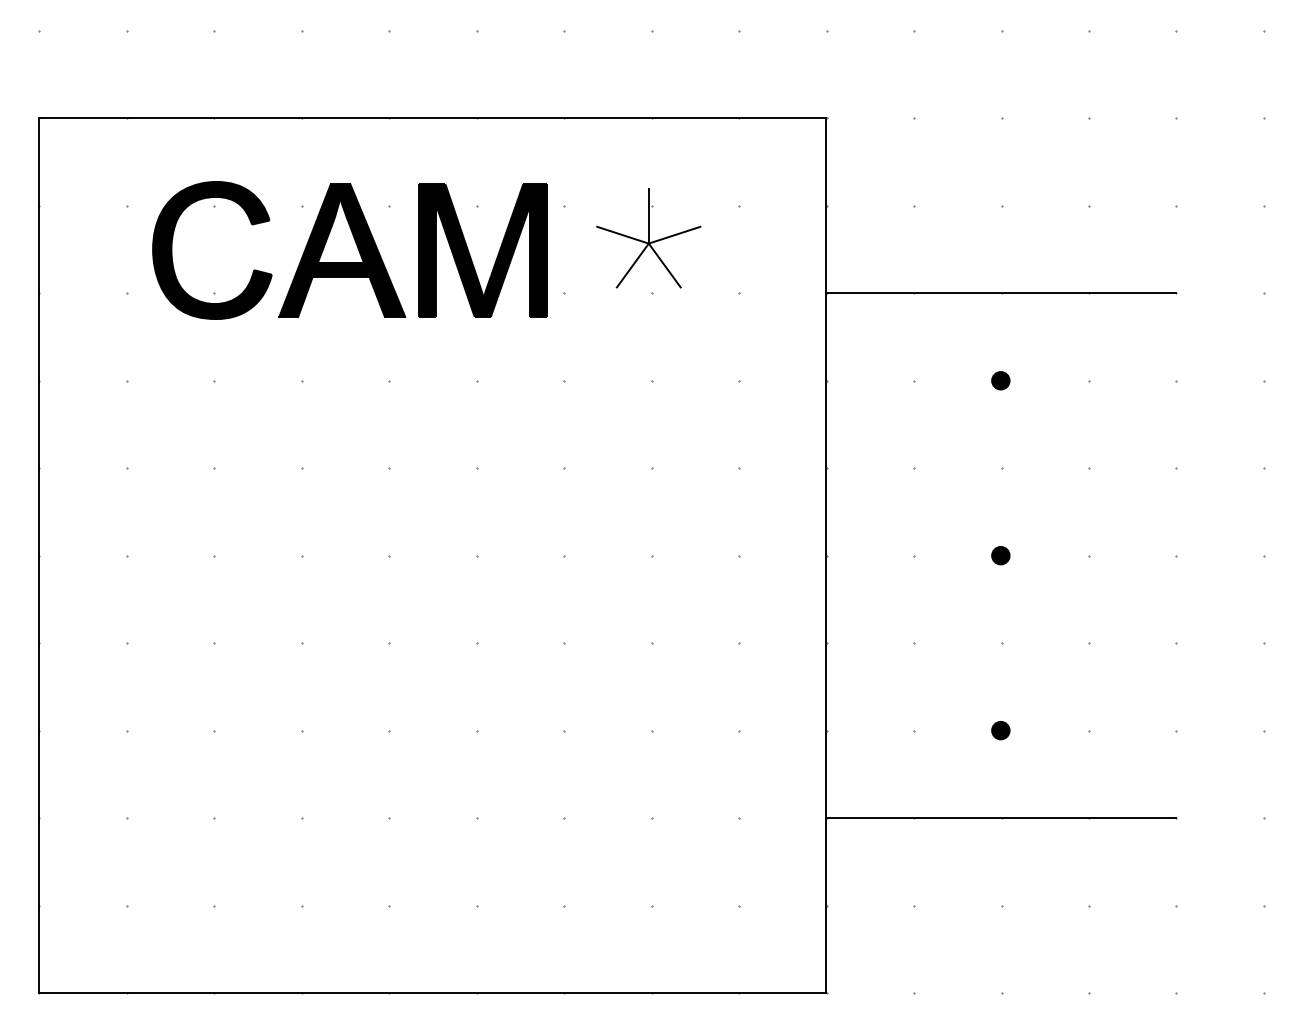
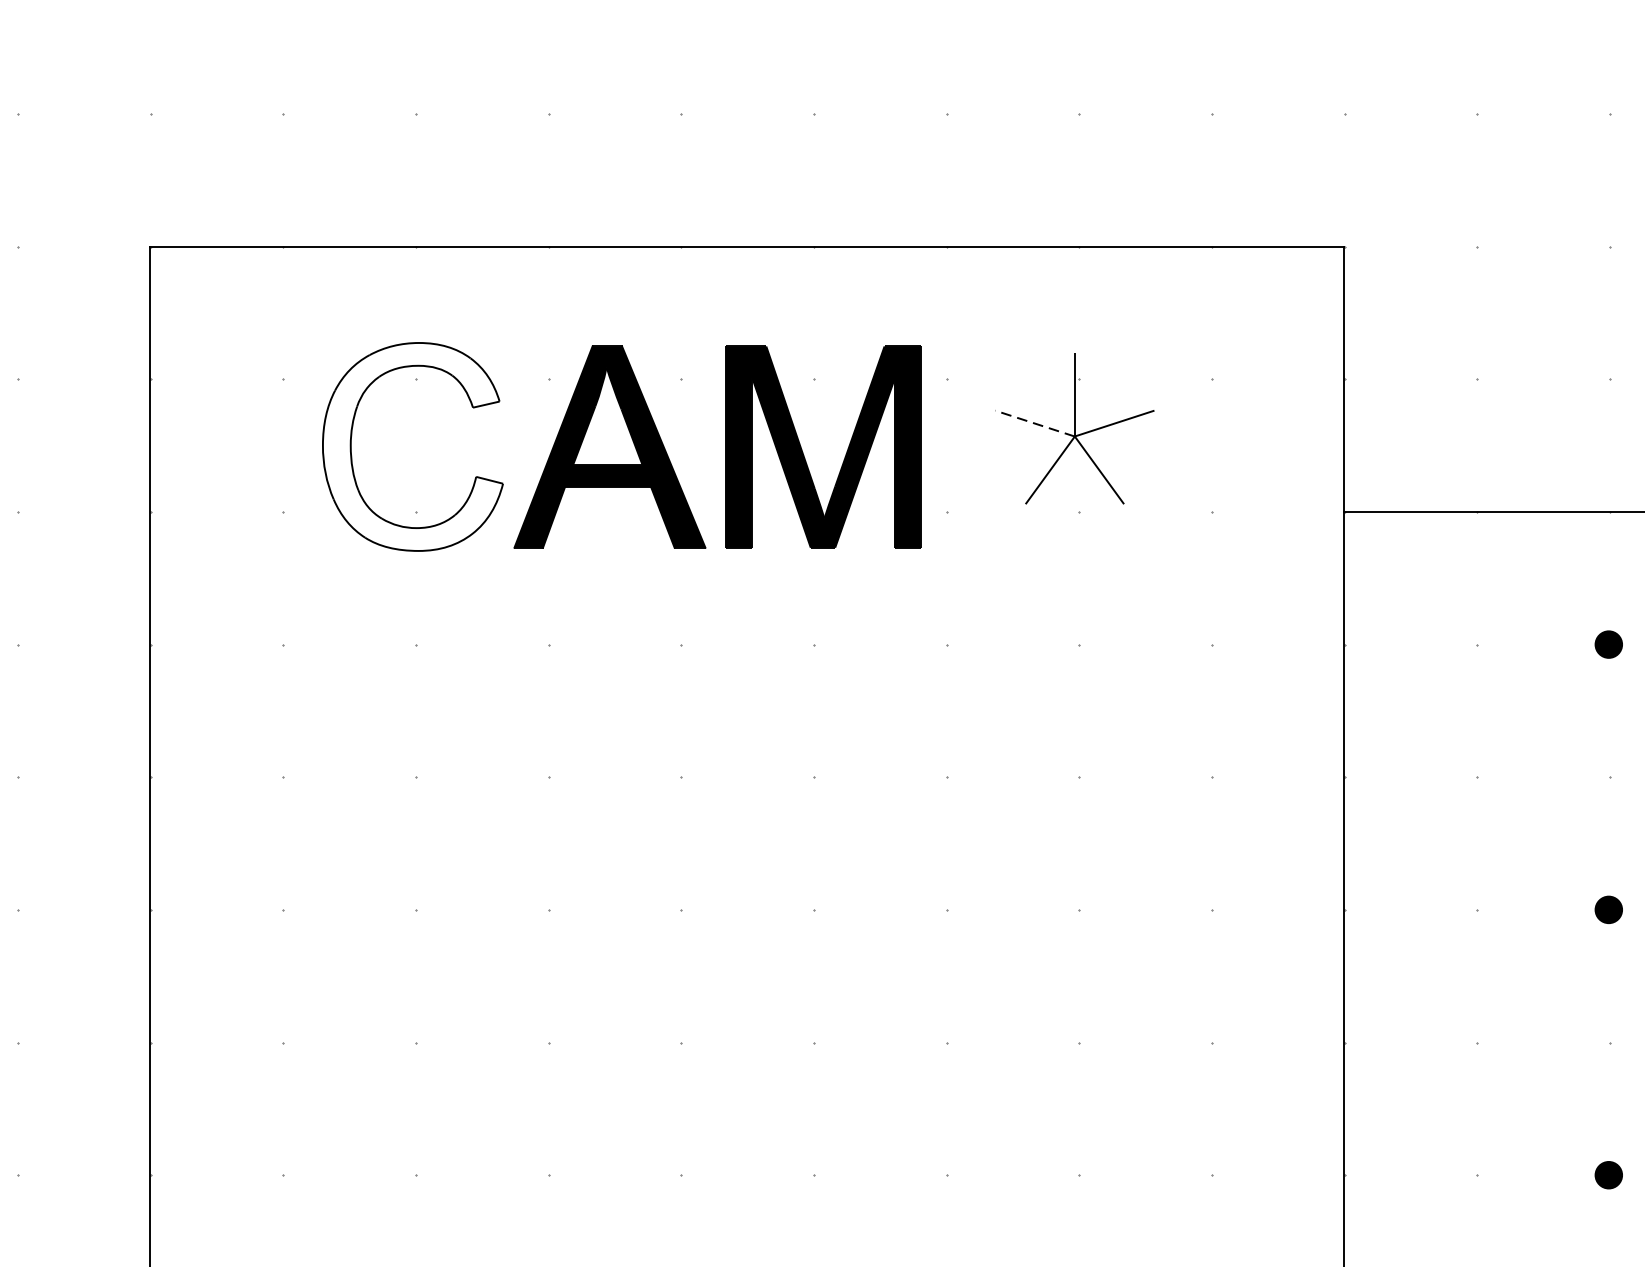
line: (622, 235) -> (1034, 424), solid -> dashed
fill: (212, 250) -> (413, 446), removed

